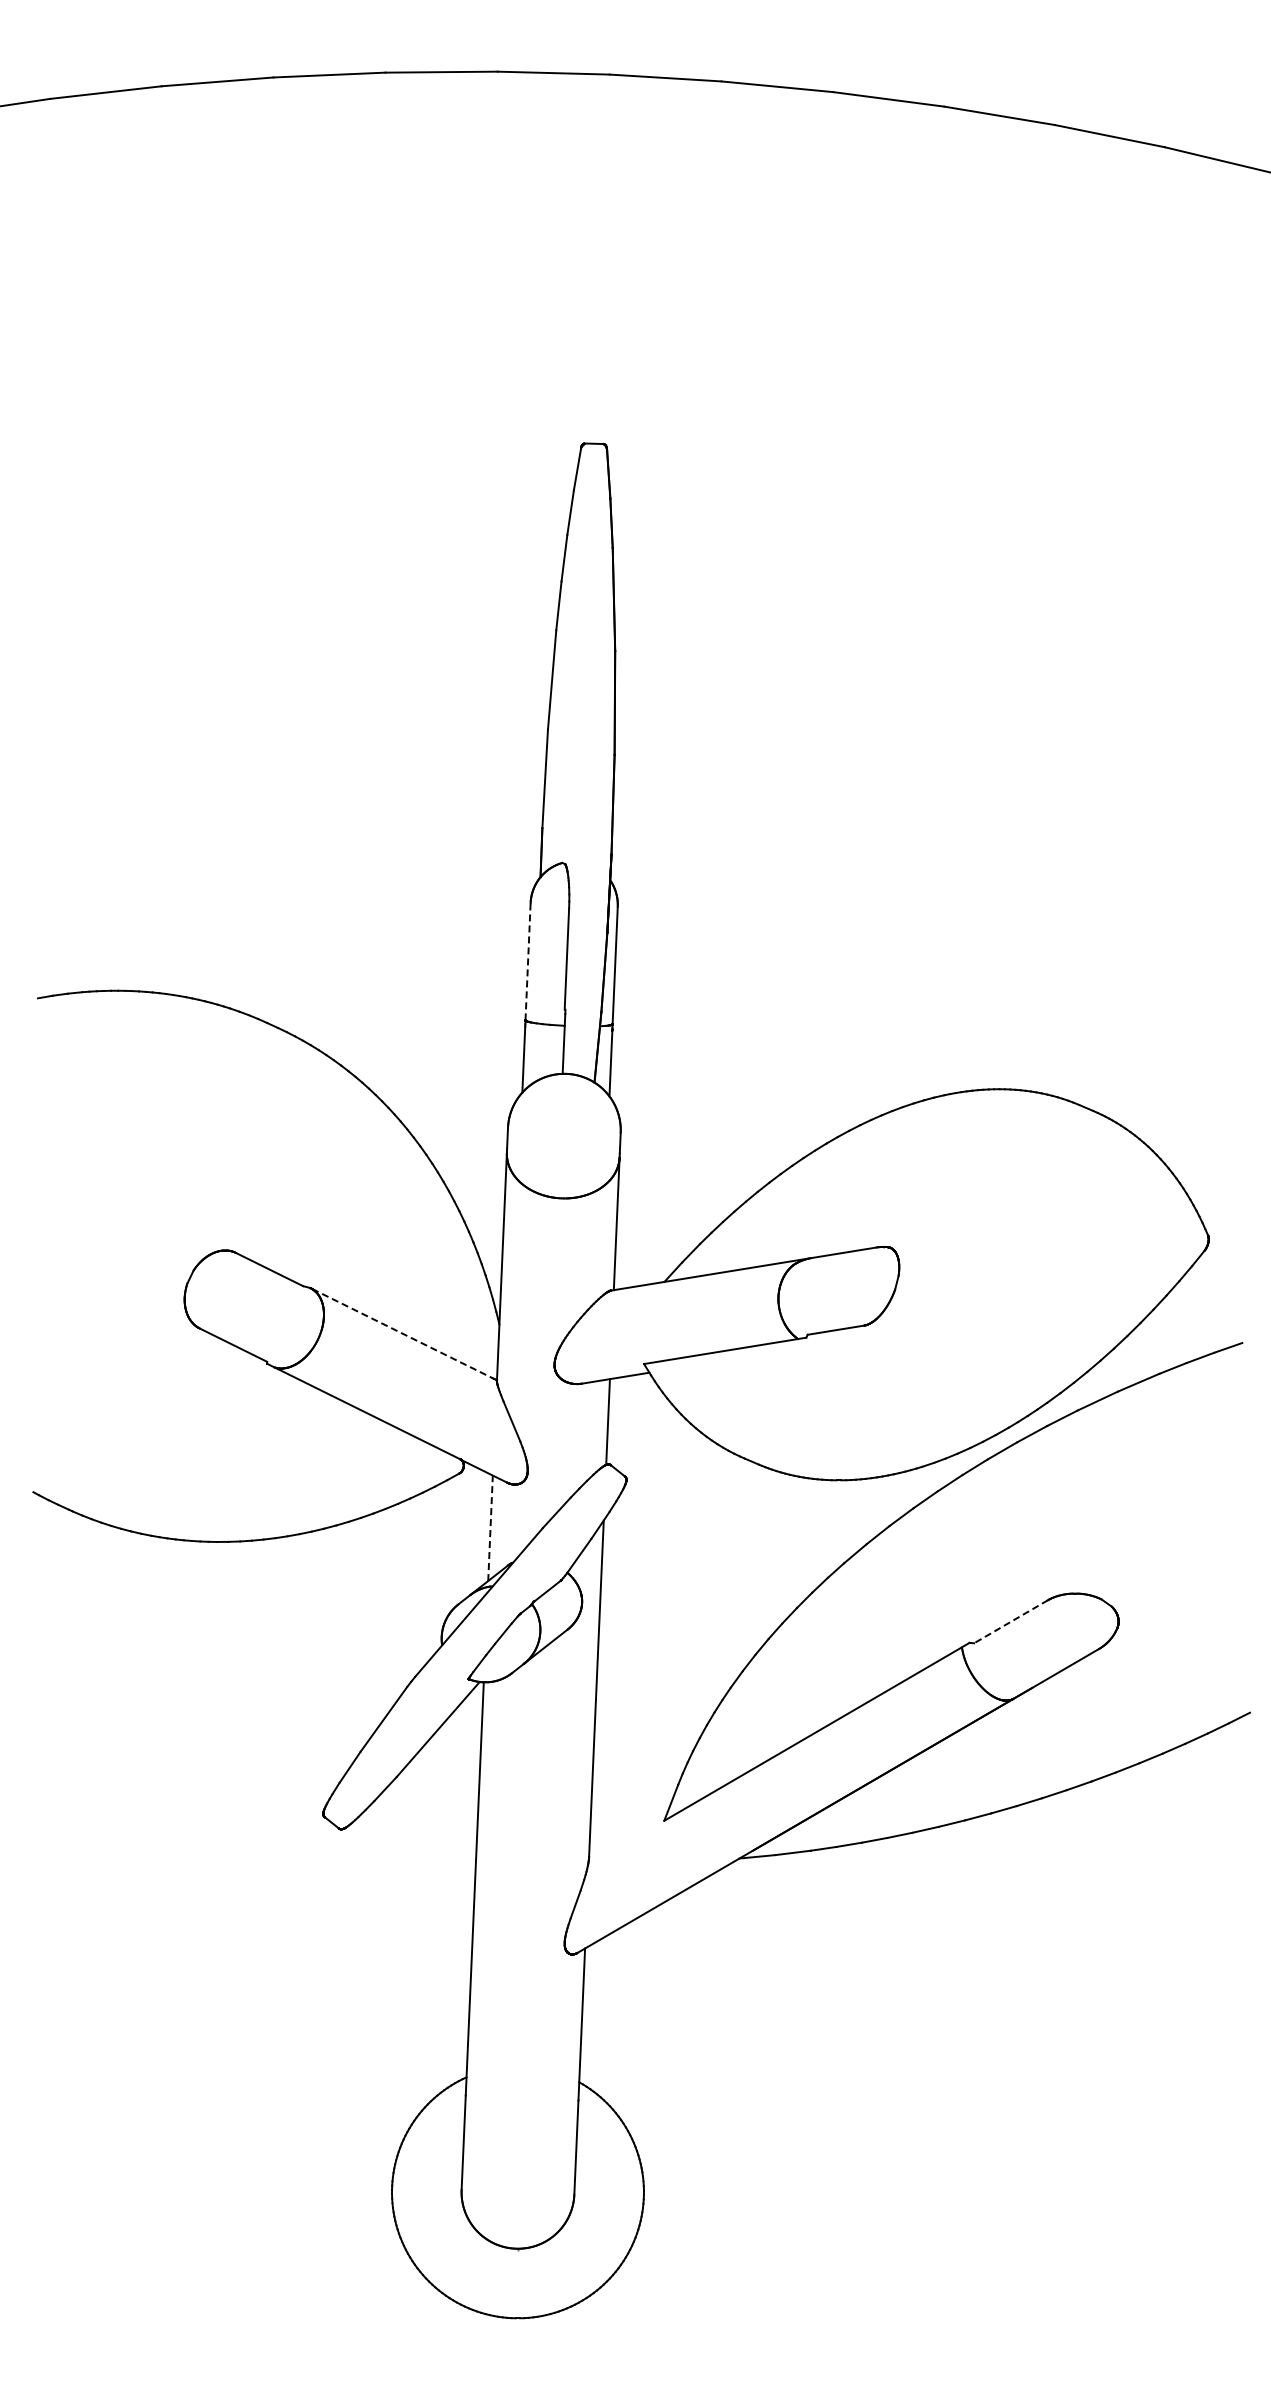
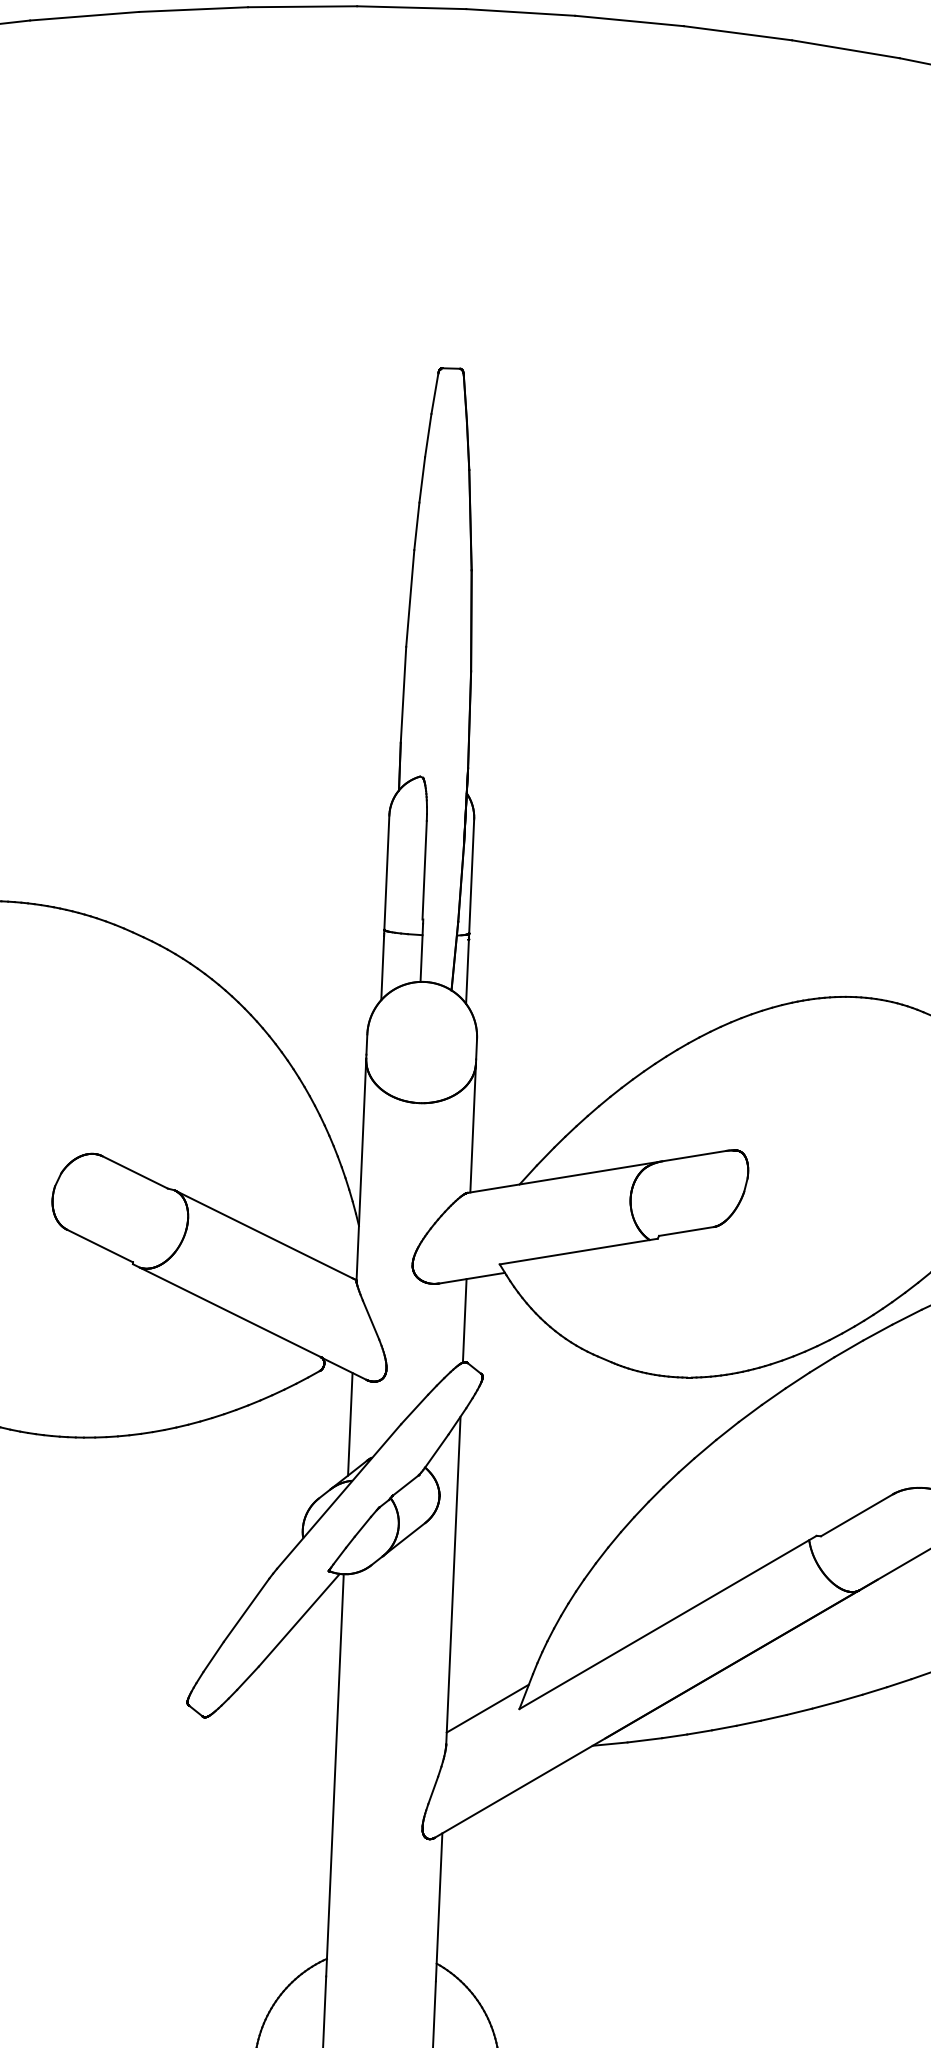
line: (528, 961) -> (387, 872), dashed -> solid
line: (405, 1334) -> (267, 1235), dashed -> solid
line: (490, 1528) -> (350, 1424), dashed -> solid
line: (1011, 1621) -> (857, 1515), dashed -> solid
line: (631, 1819) -> (487, 1707), added

